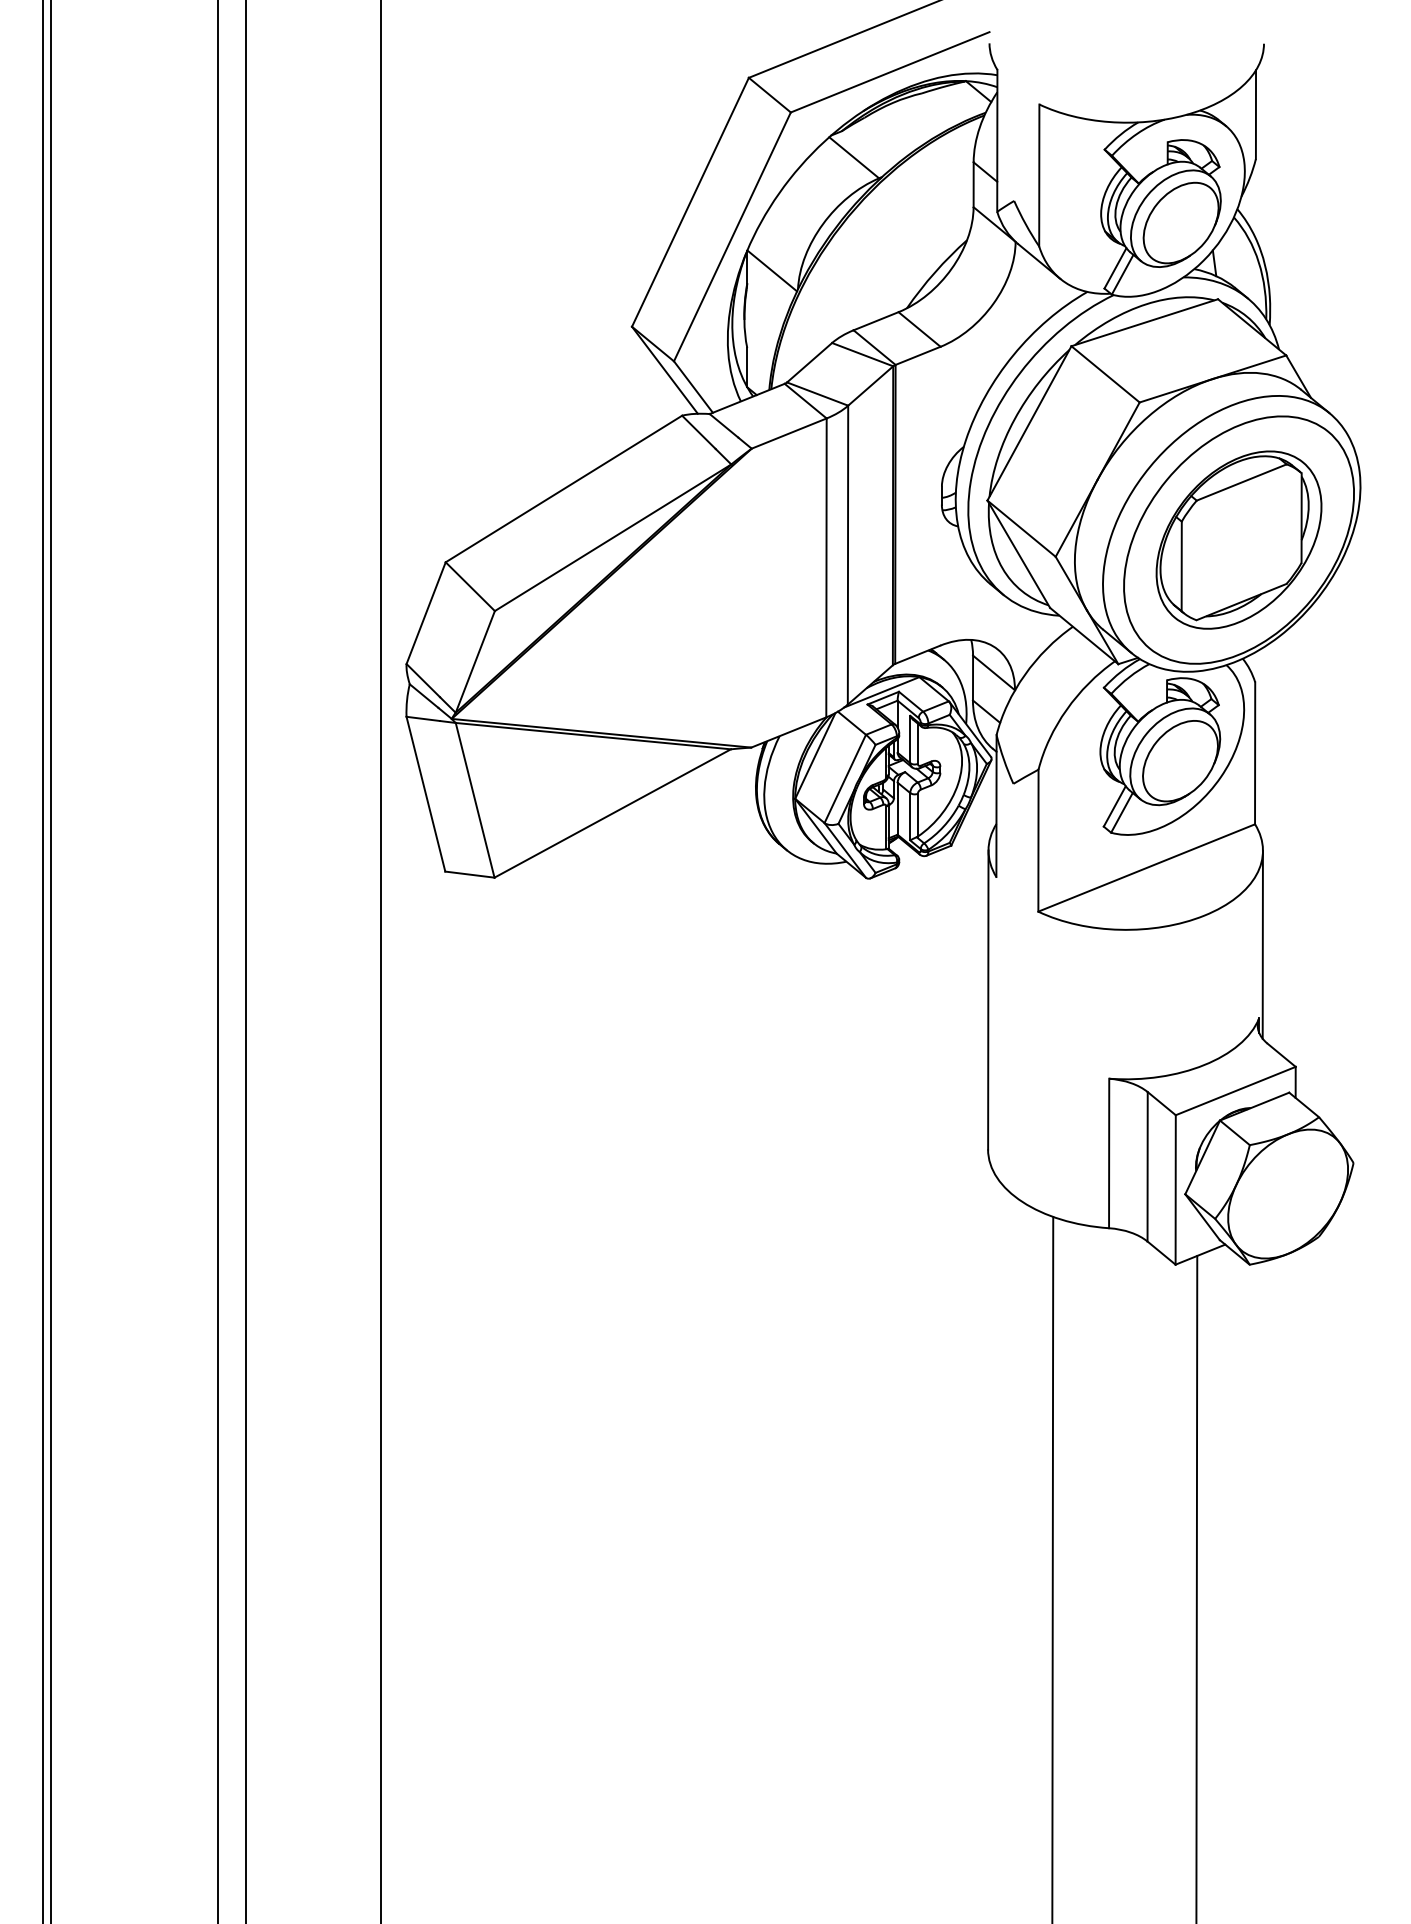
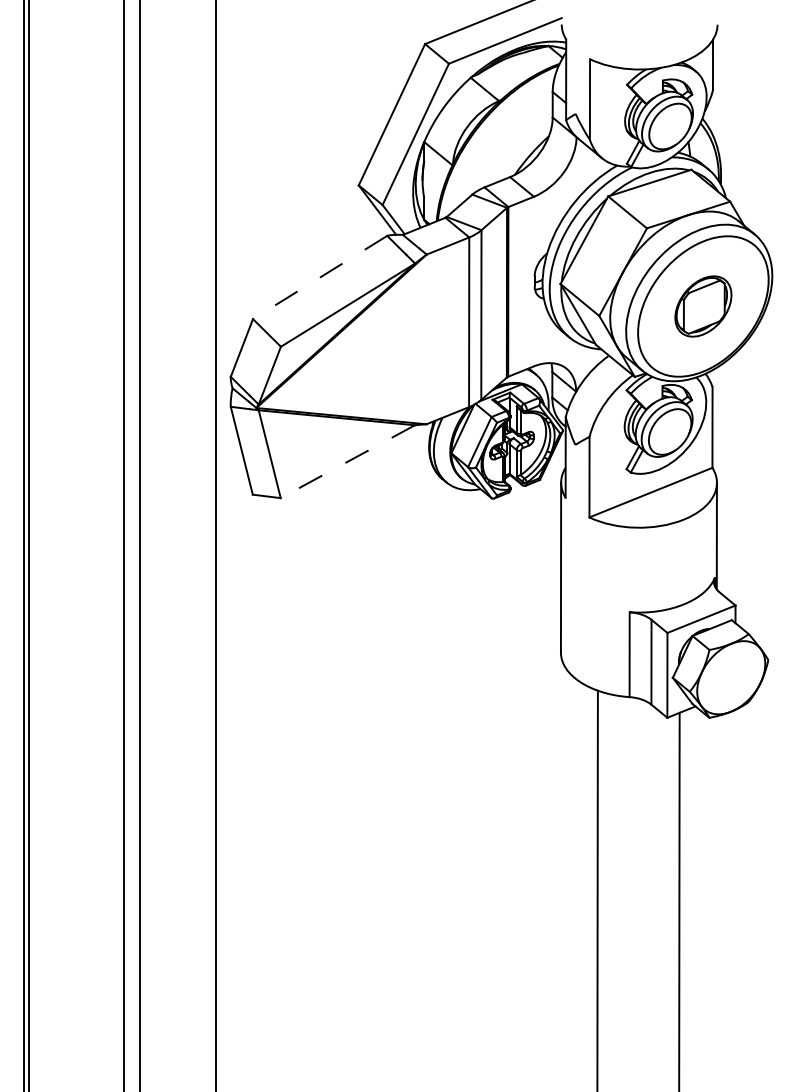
line: (564, 489) -> (320, 277), solid -> dashed
part: (1239, 540) -> (703, 306), size x0.6
line: (612, 813) -> (347, 461), solid -> dashed

